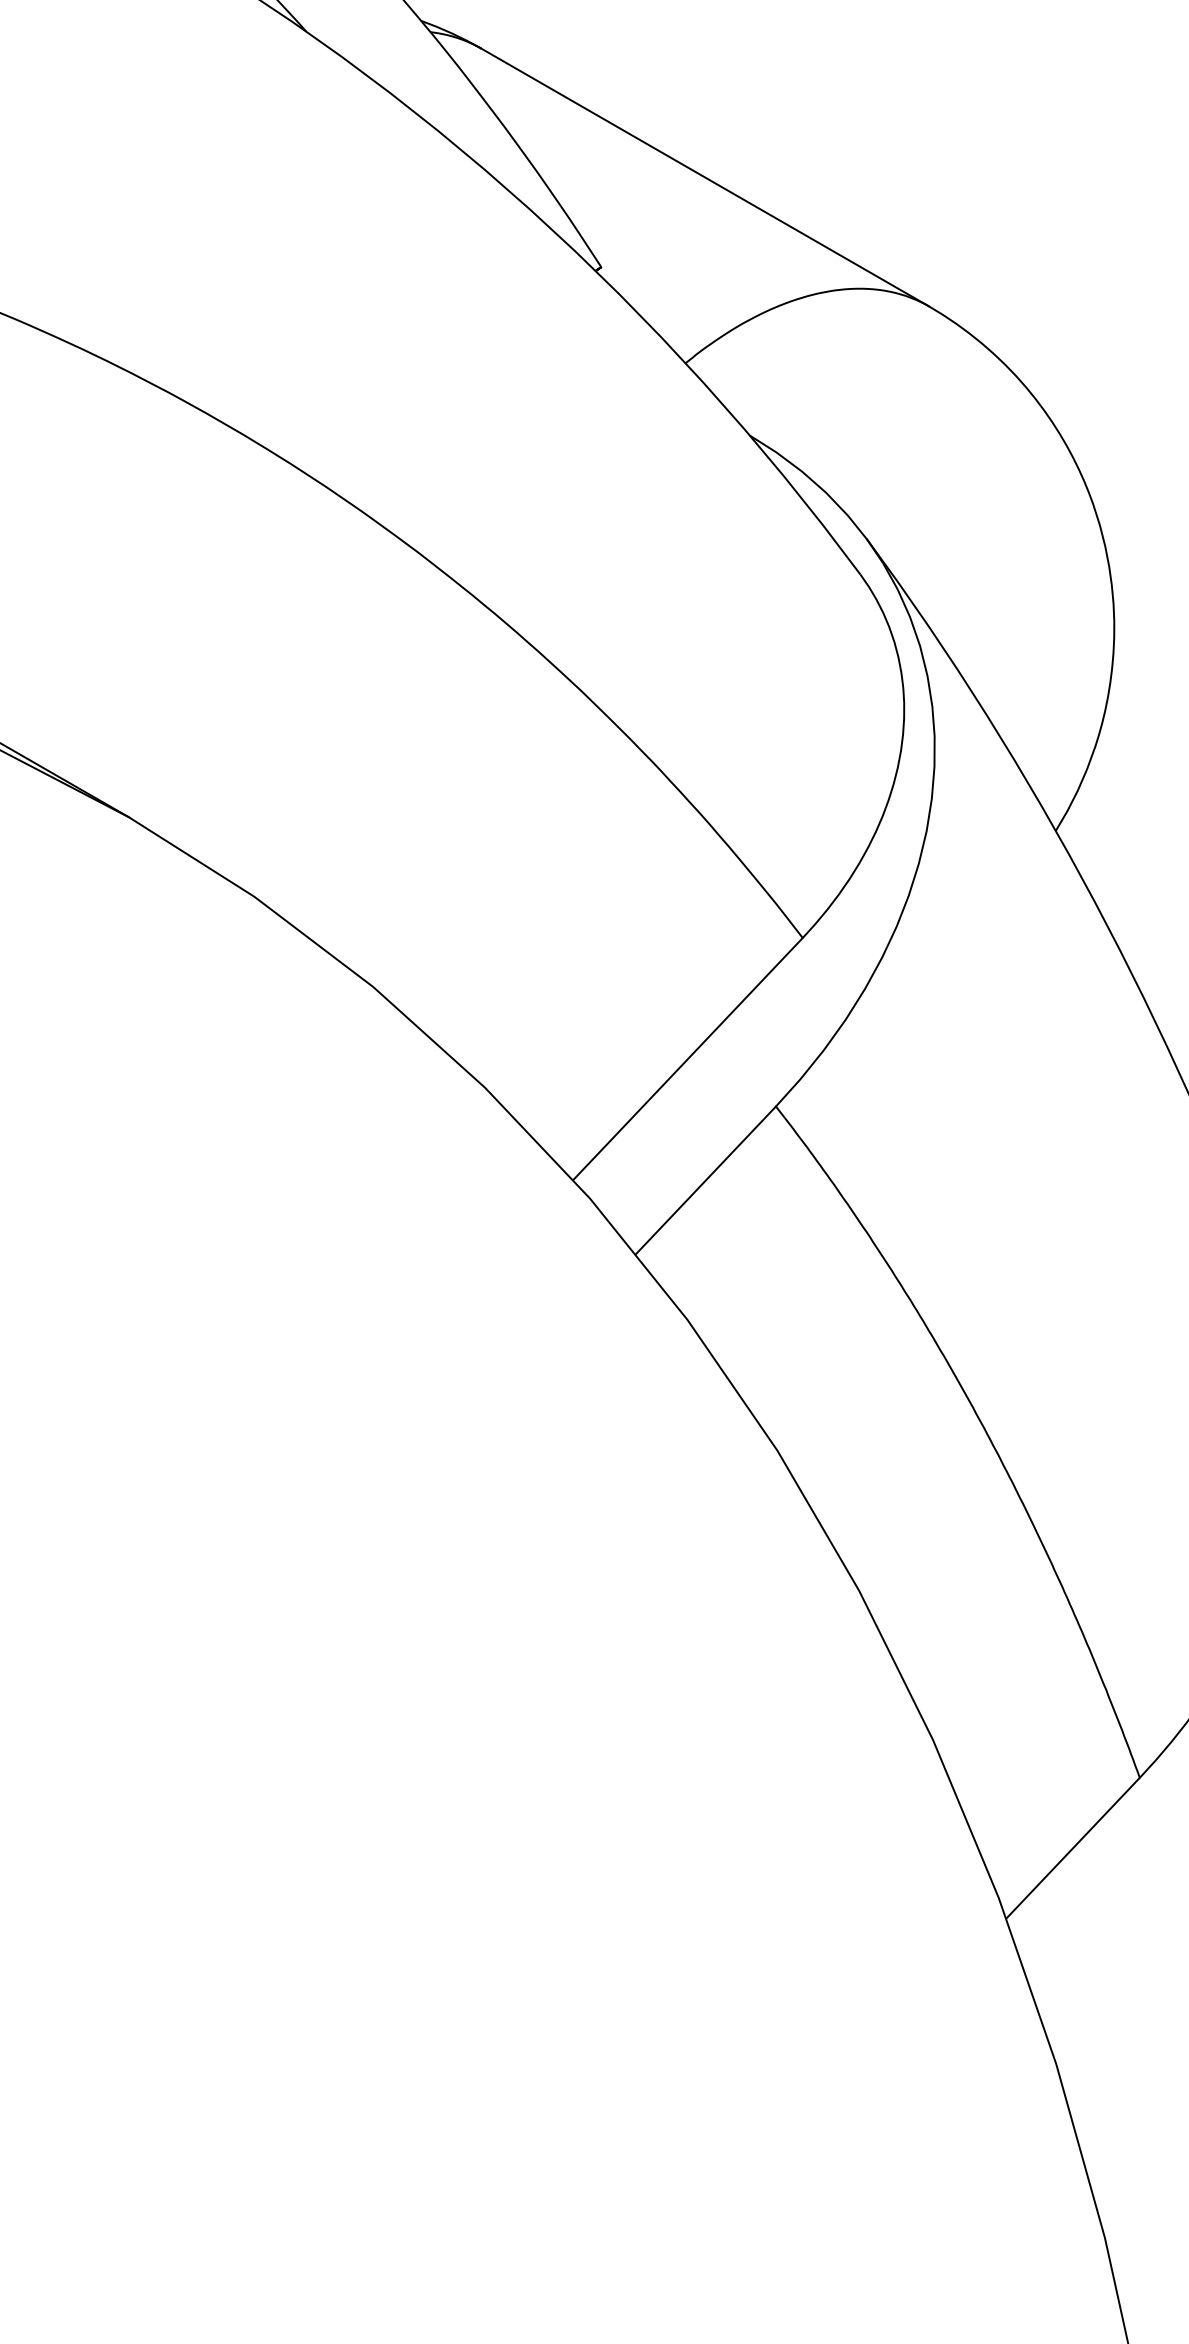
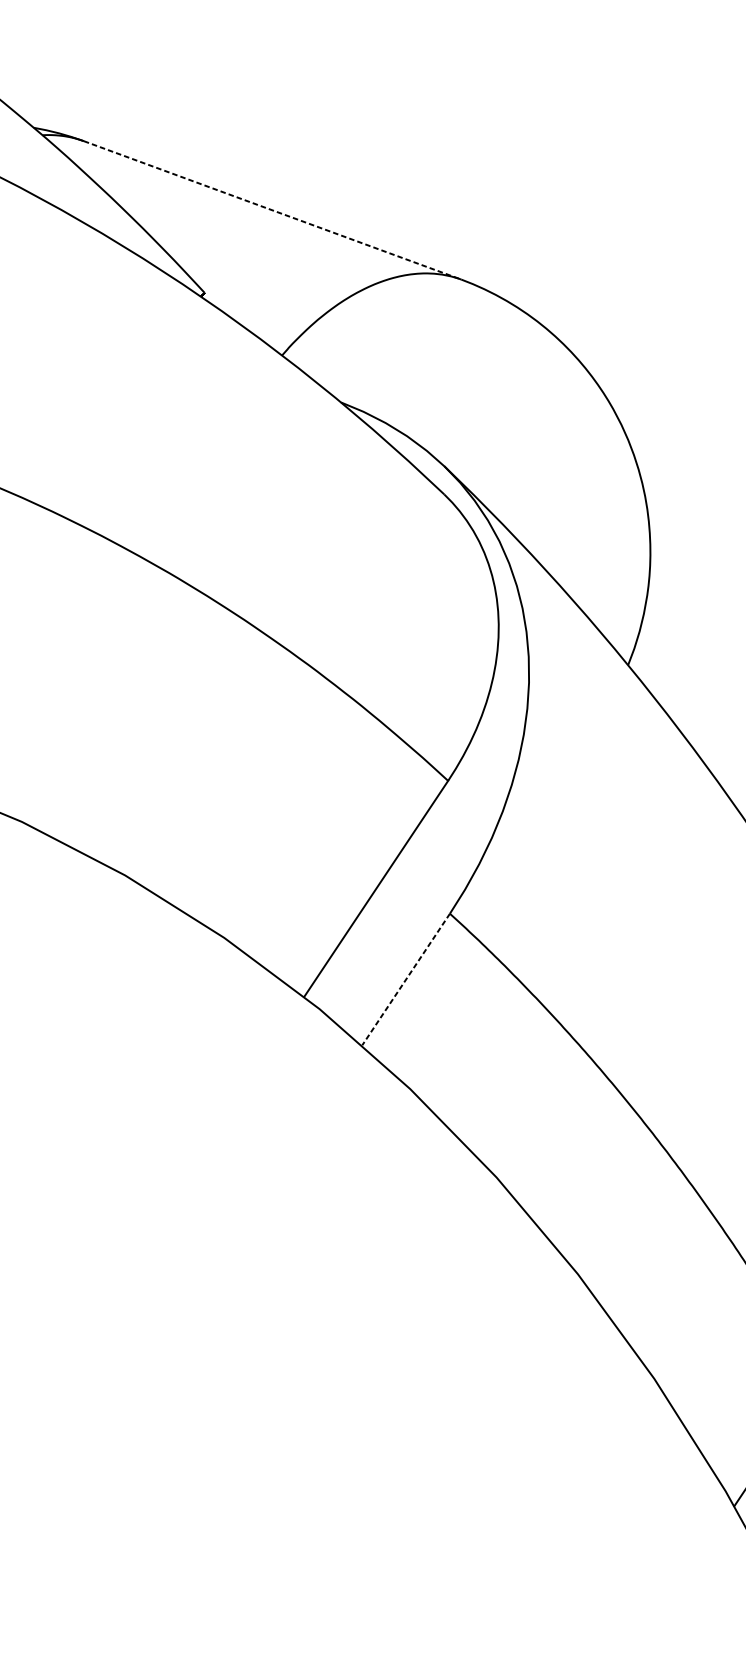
line: (705, 177) -> (272, 210), solid -> dashed
line: (706, 1180) -> (406, 979), solid -> dashed

